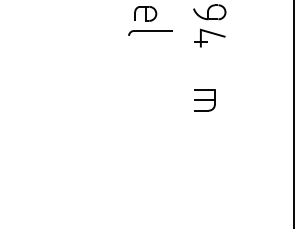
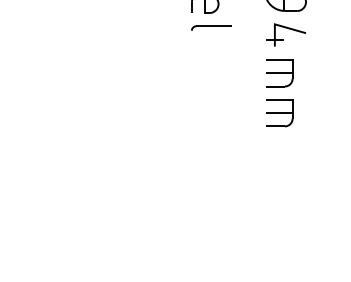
part: (150, 32) -> (211, 27), size x0.71
part: (204, 68) -> (279, 73), added

